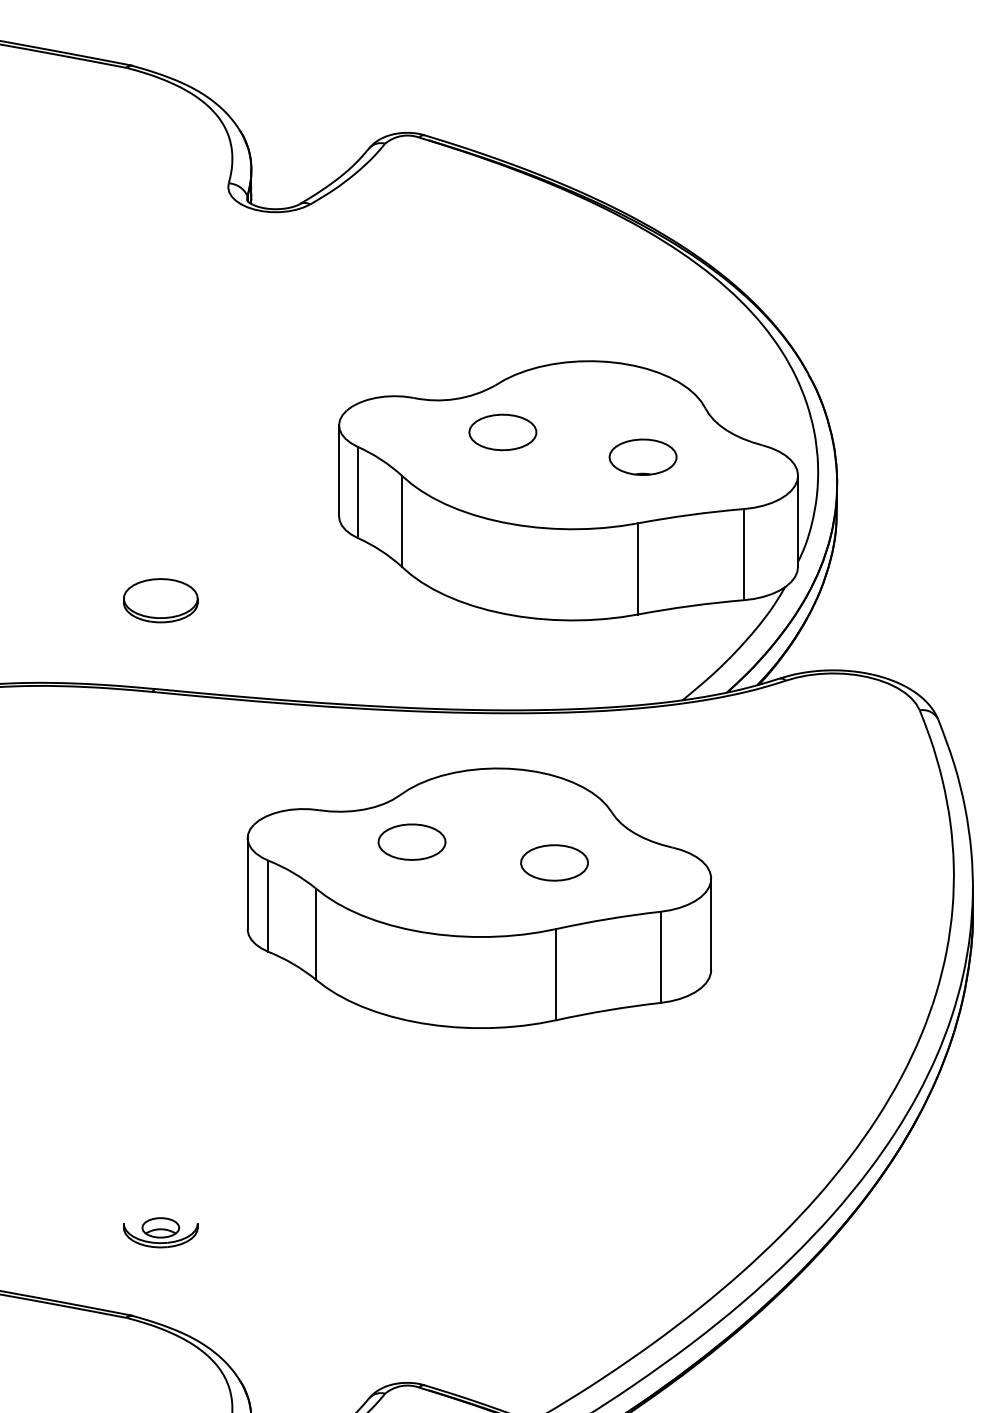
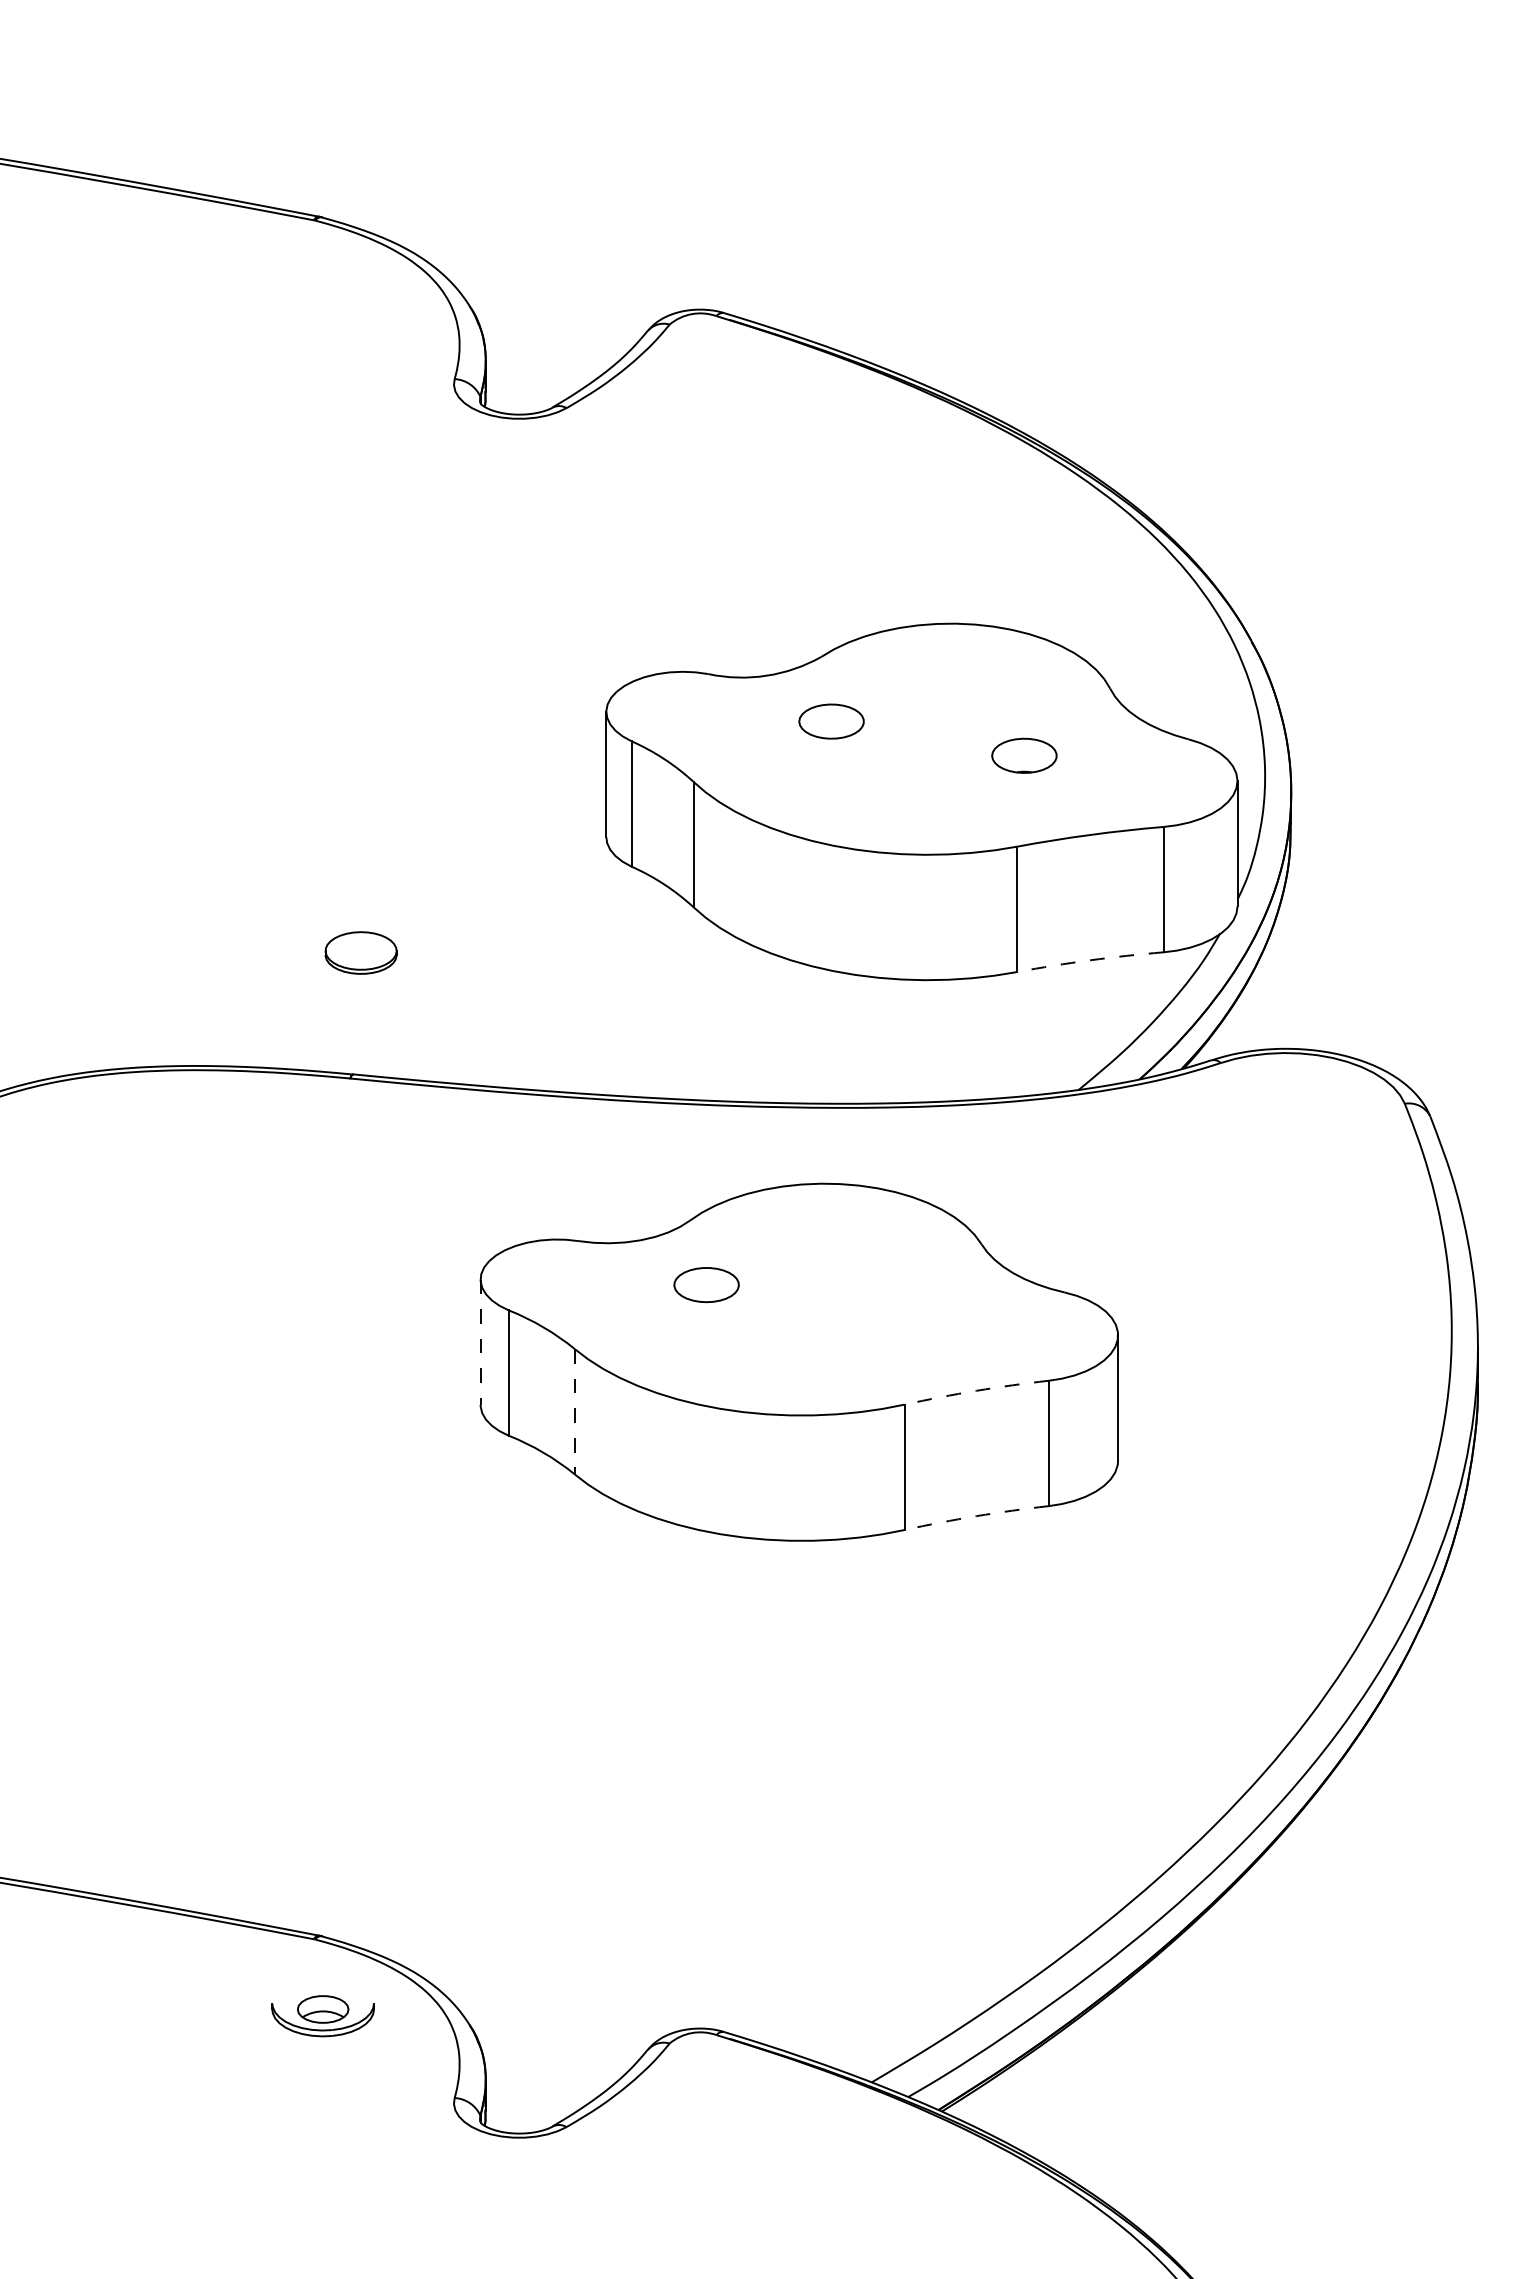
part: (502, 432) -> (831, 721), size x0.7
part: (643, 457) -> (1024, 755), size x0.7
part: (160, 600) -> (360, 952), size x0.7
arc: (691, 606) -> (1090, 960), solid -> dashed
part: (411, 841) -> (706, 1284), size x0.7
part: (554, 862) -> (902, 1313), removed
line: (247, 883) -> (480, 1342), solid -> dashed
arc: (608, 918) -> (976, 1390), solid -> dashed
line: (315, 934) -> (574, 1411), solid -> dashed
arc: (608, 1010) -> (976, 1516), solid -> dashed
part: (160, 1232) -> (322, 2016), moved

